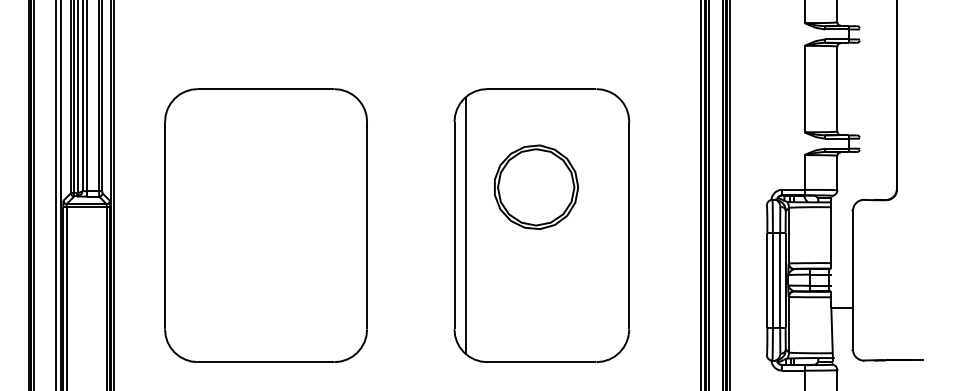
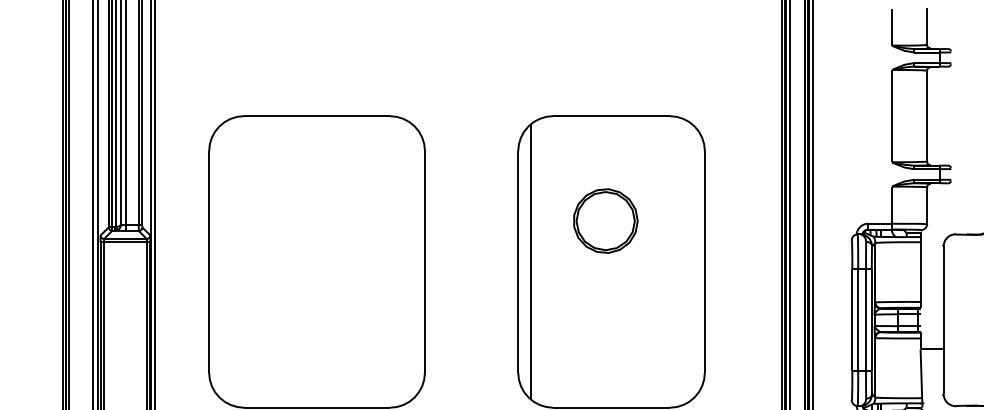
part: (536, 187) -> (605, 221), size x0.71

